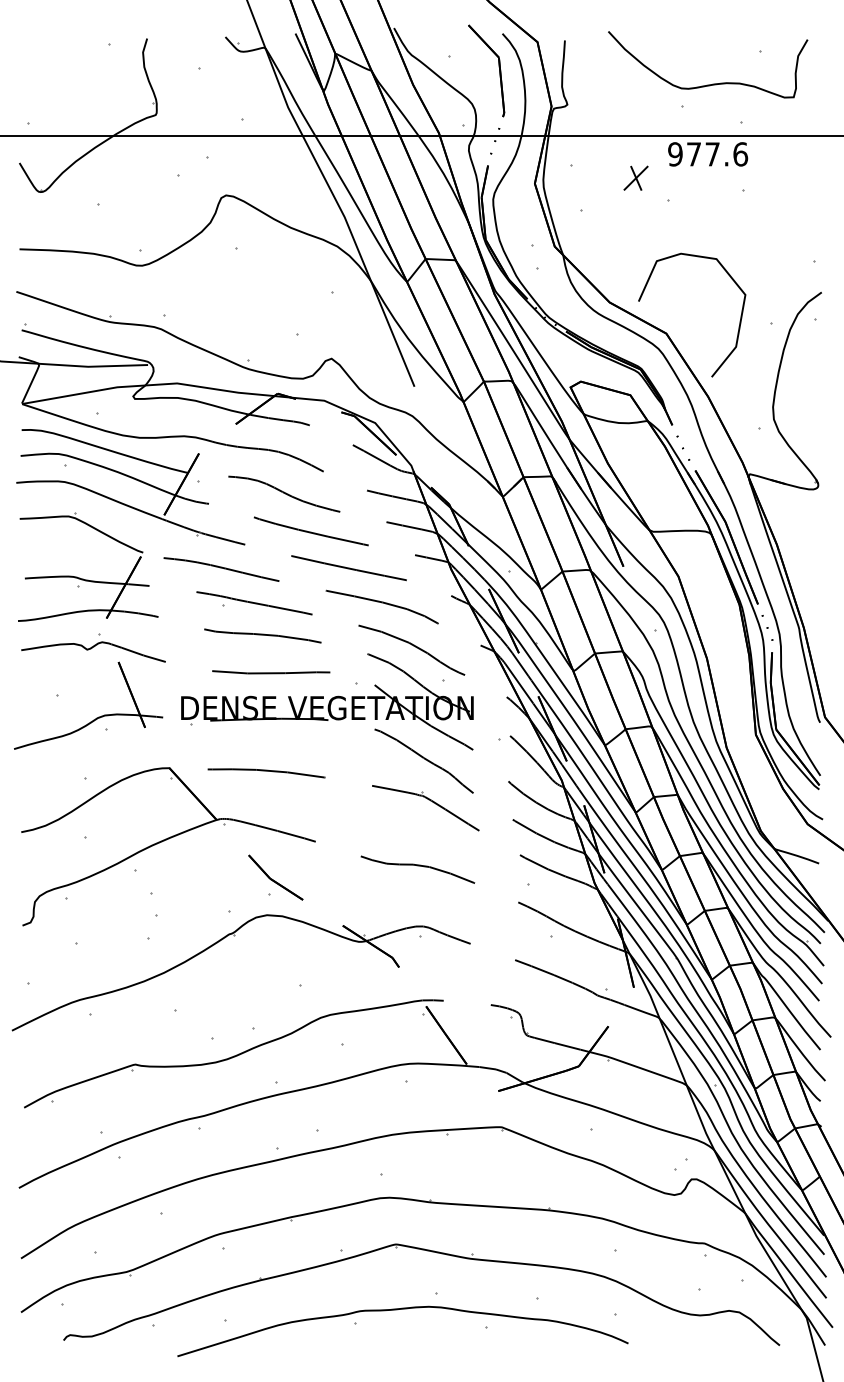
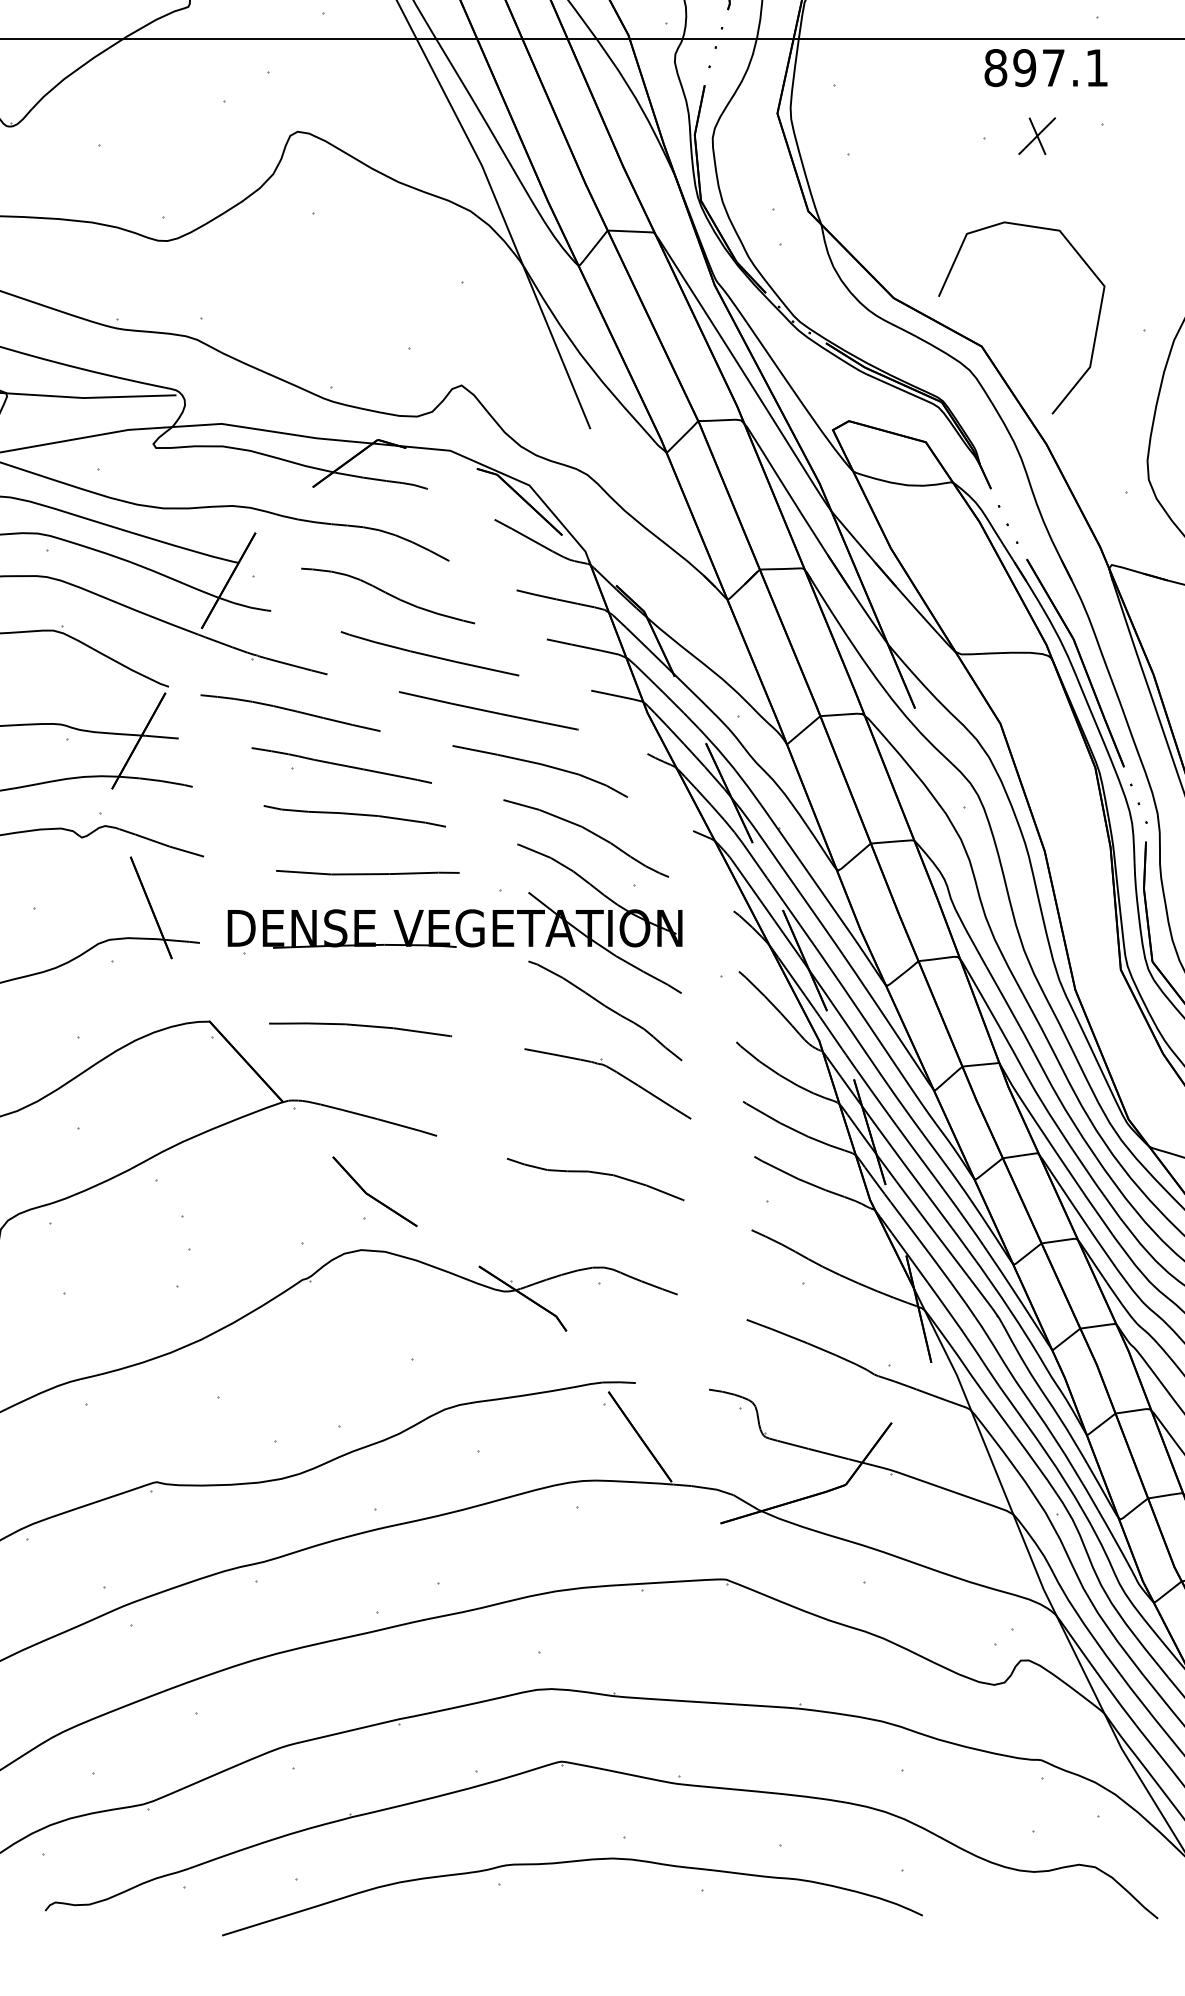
text: (708, 154) -> (1047, 68), 977.6 -> 897.1
part: (635, 177) -> (1036, 134), moved

